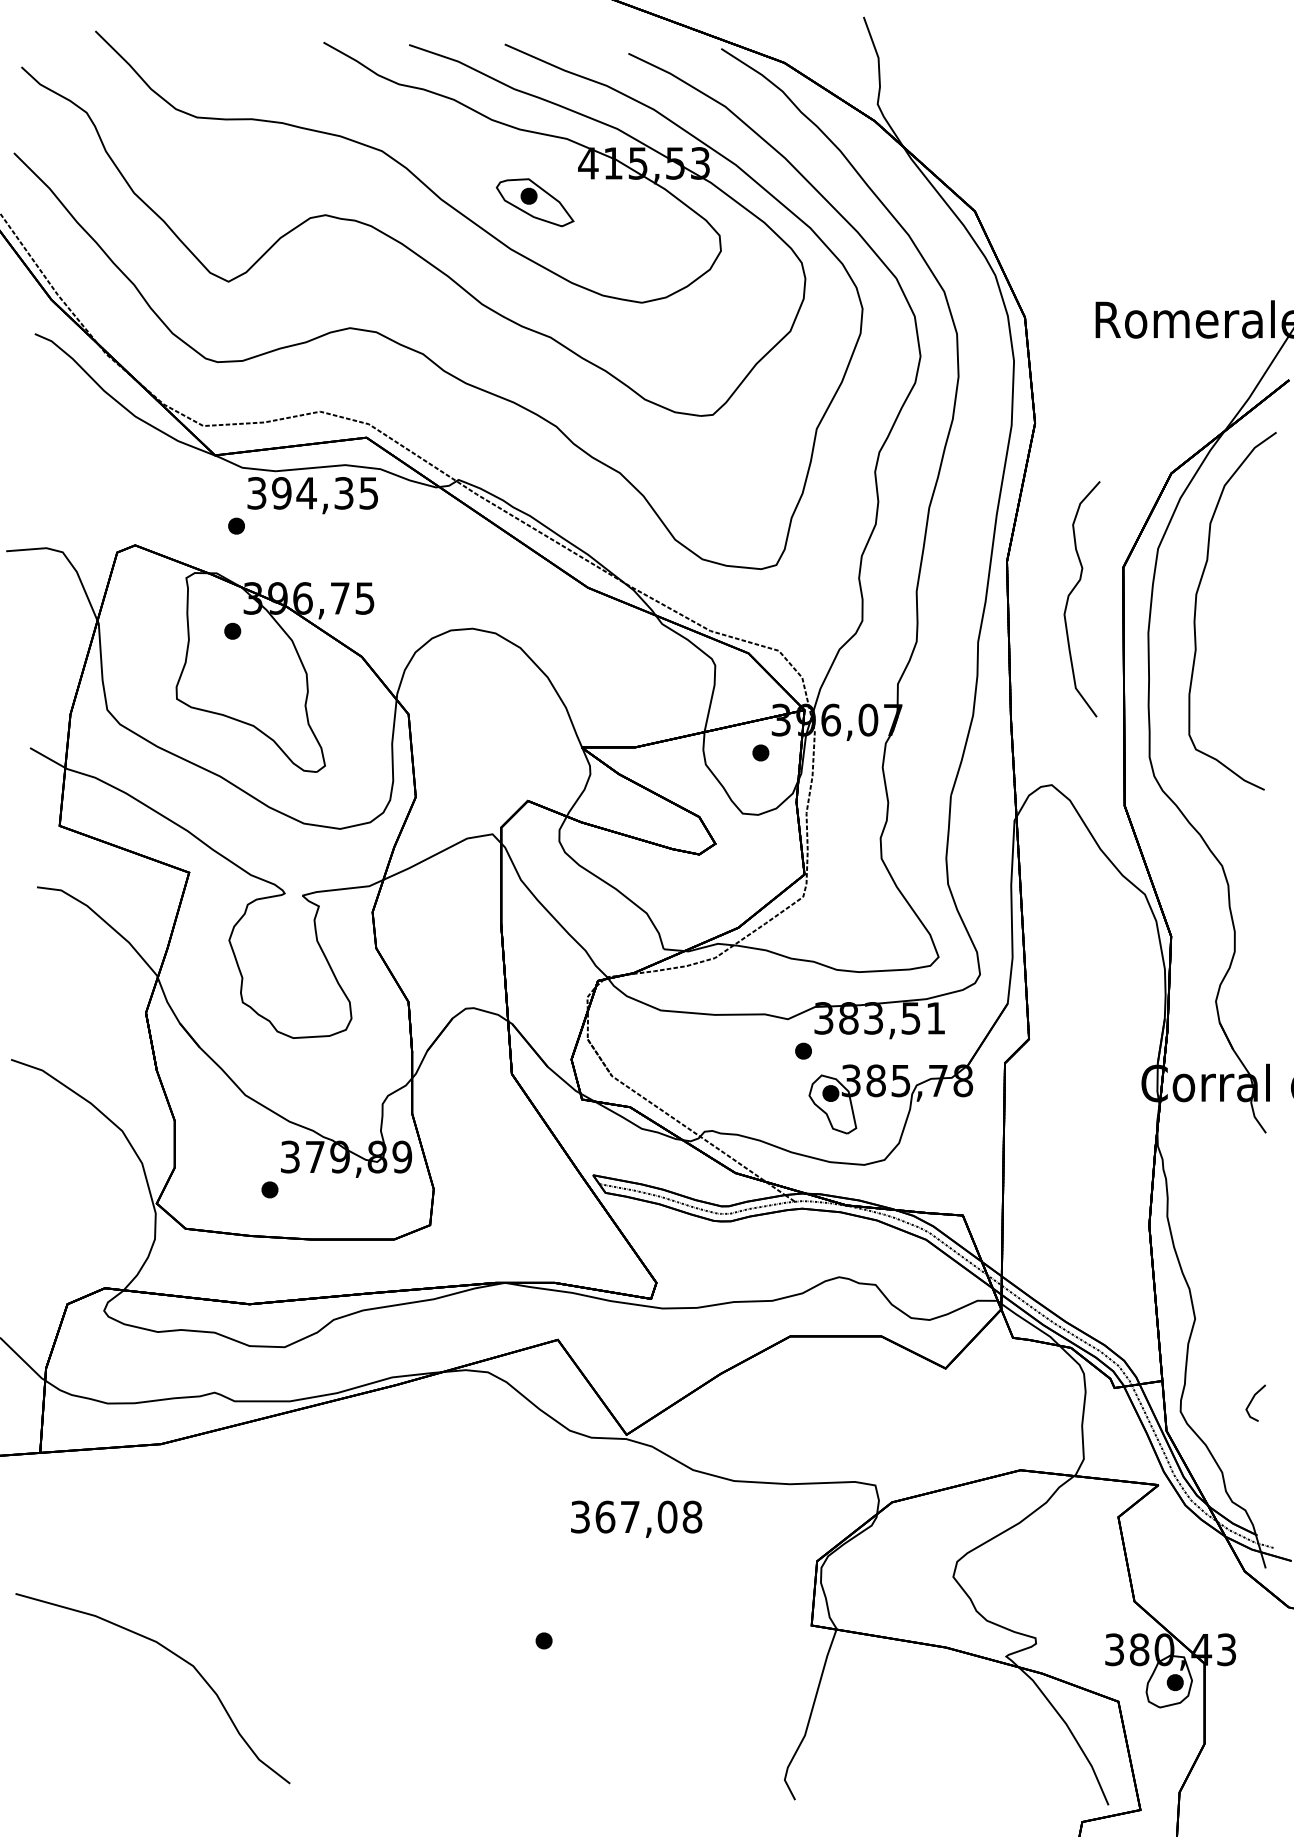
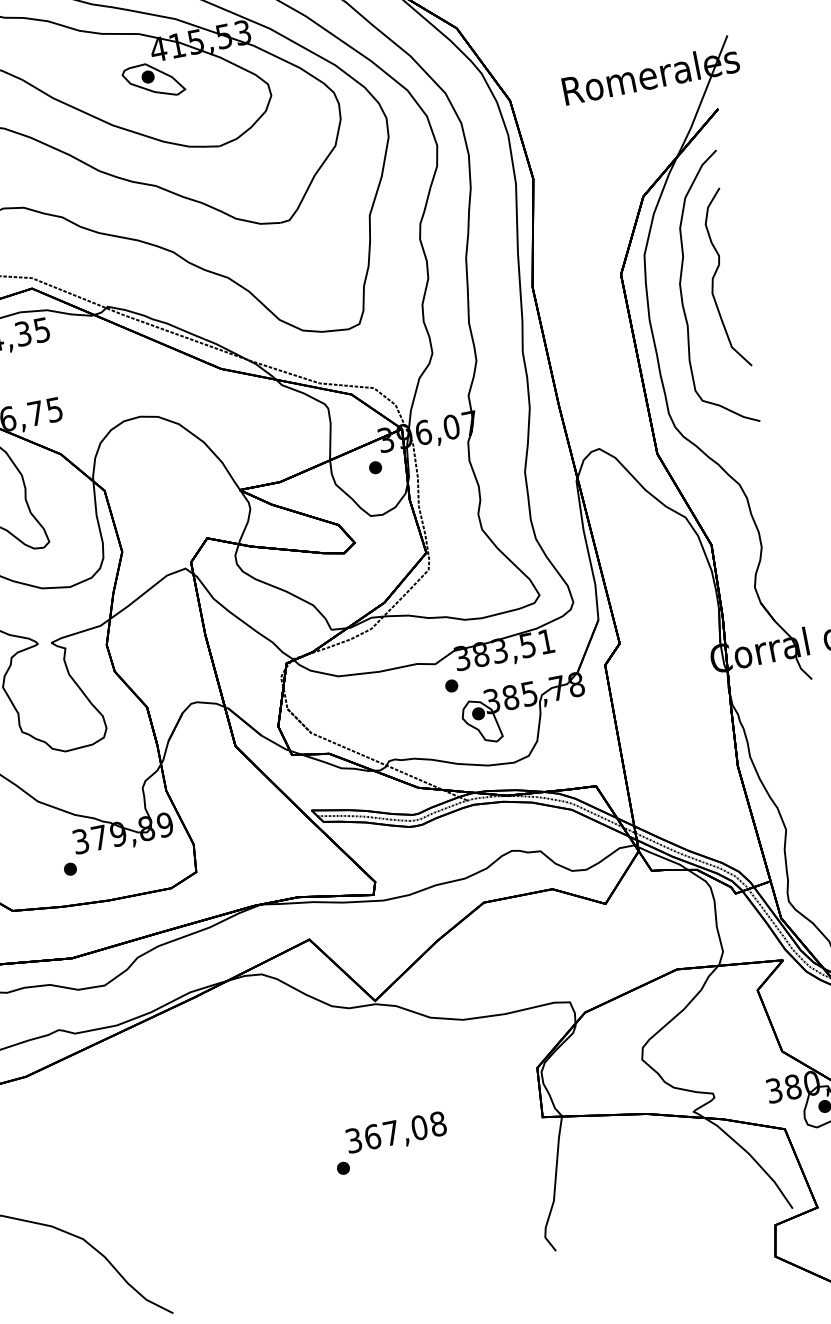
part: (534, 202) -> (153, 80), moved
part: (1072, 592) -> (715, 275), moved
text: (636, 1518) -> (396, 1133), moved

